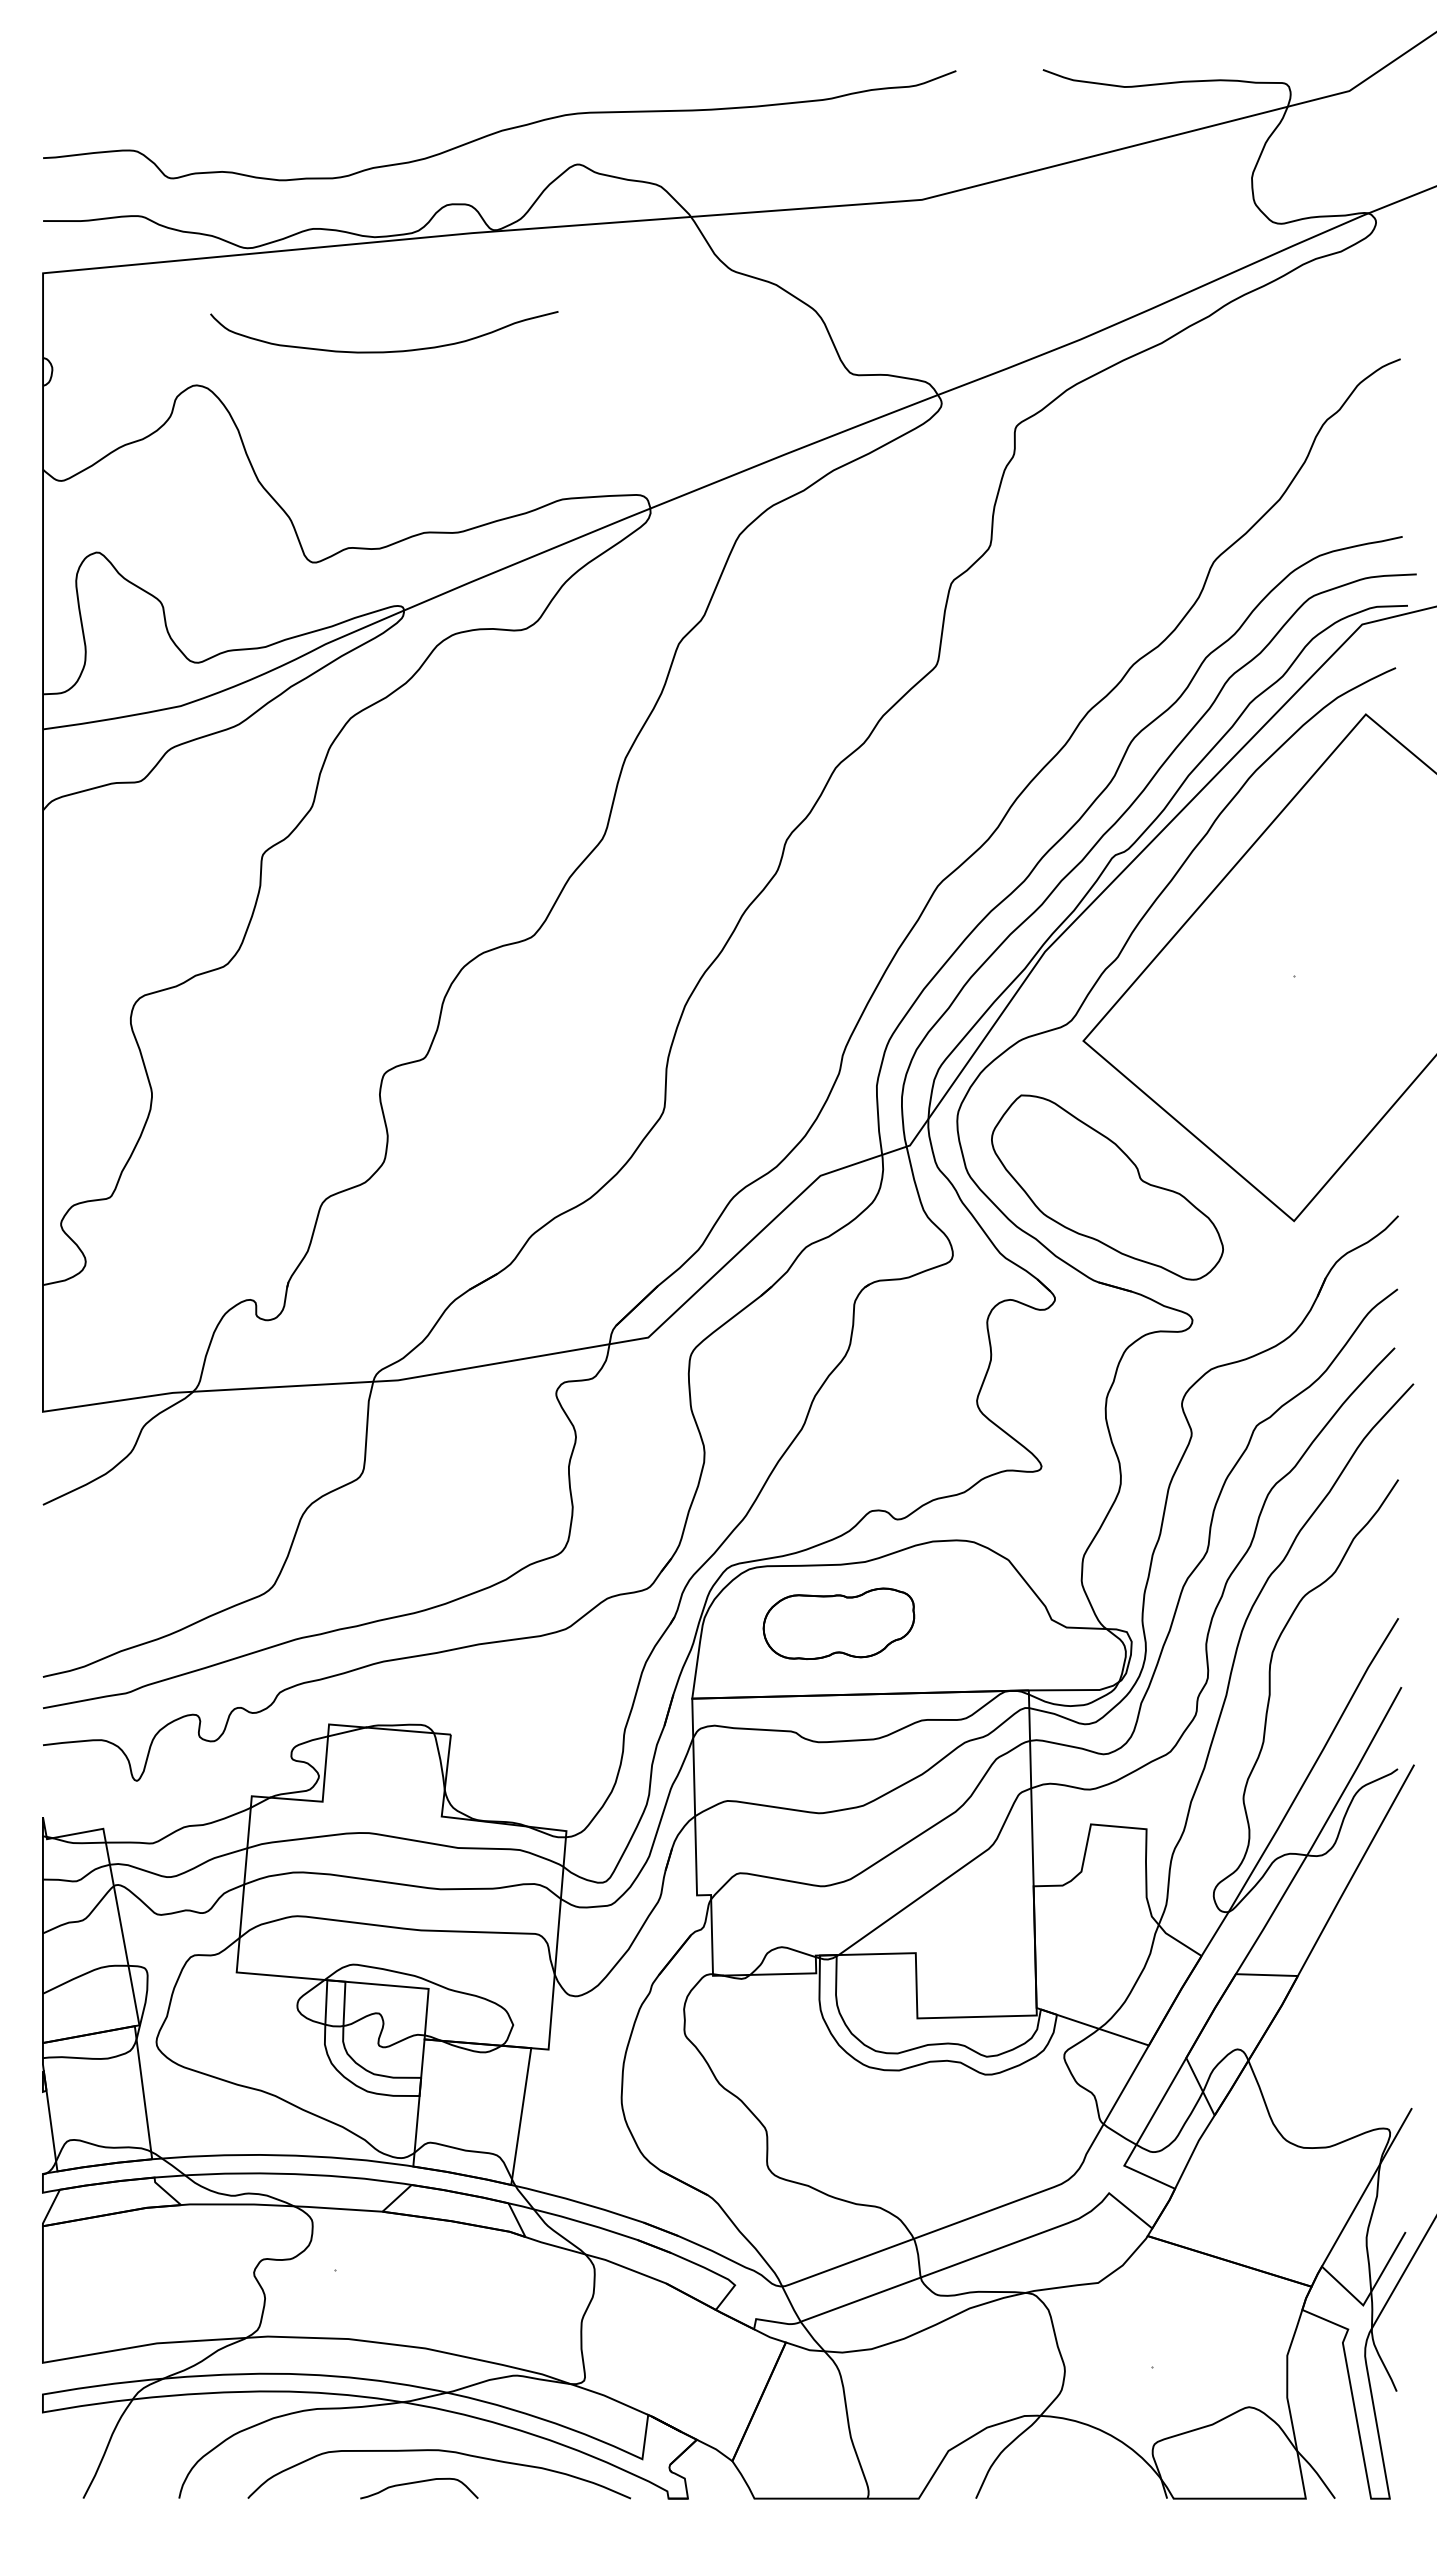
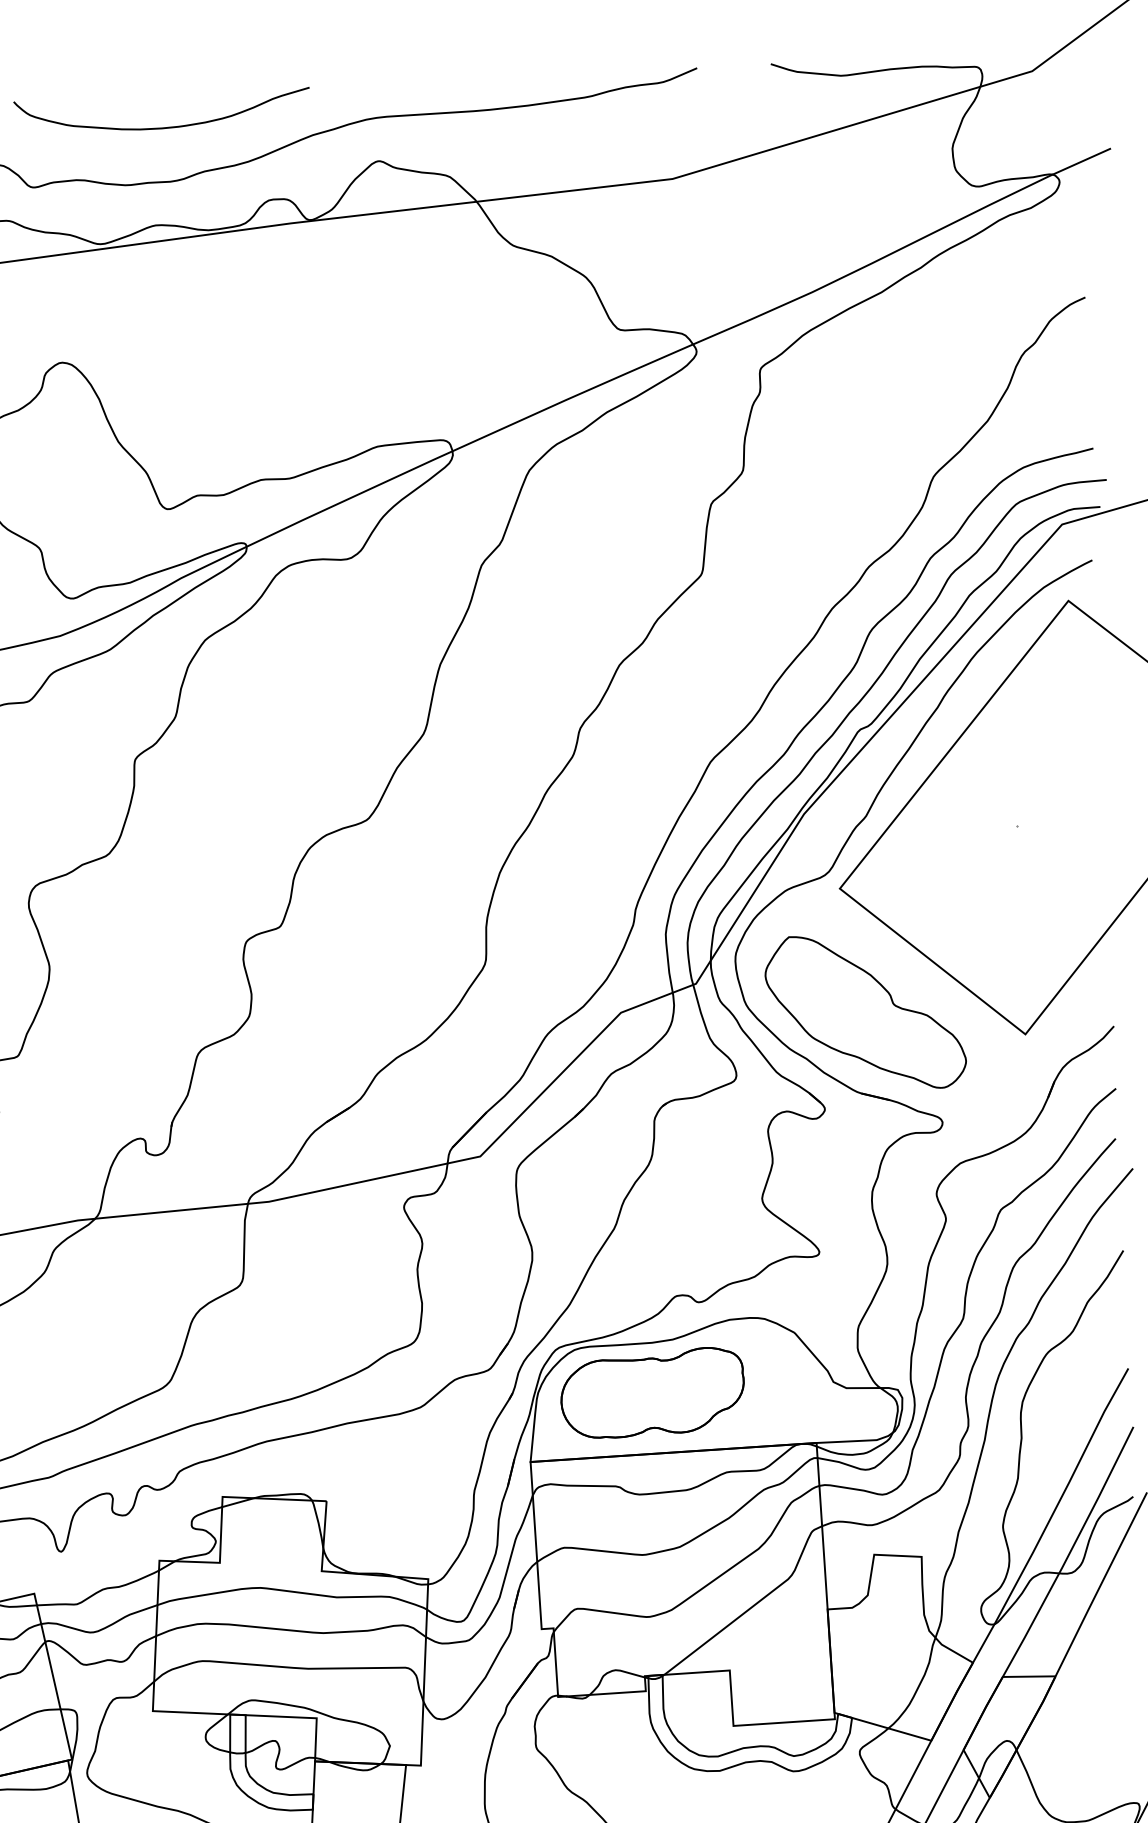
curve: (384, 351) -> (163, 127), moved
part: (838, 1623) -> (652, 1392), size x1.43

